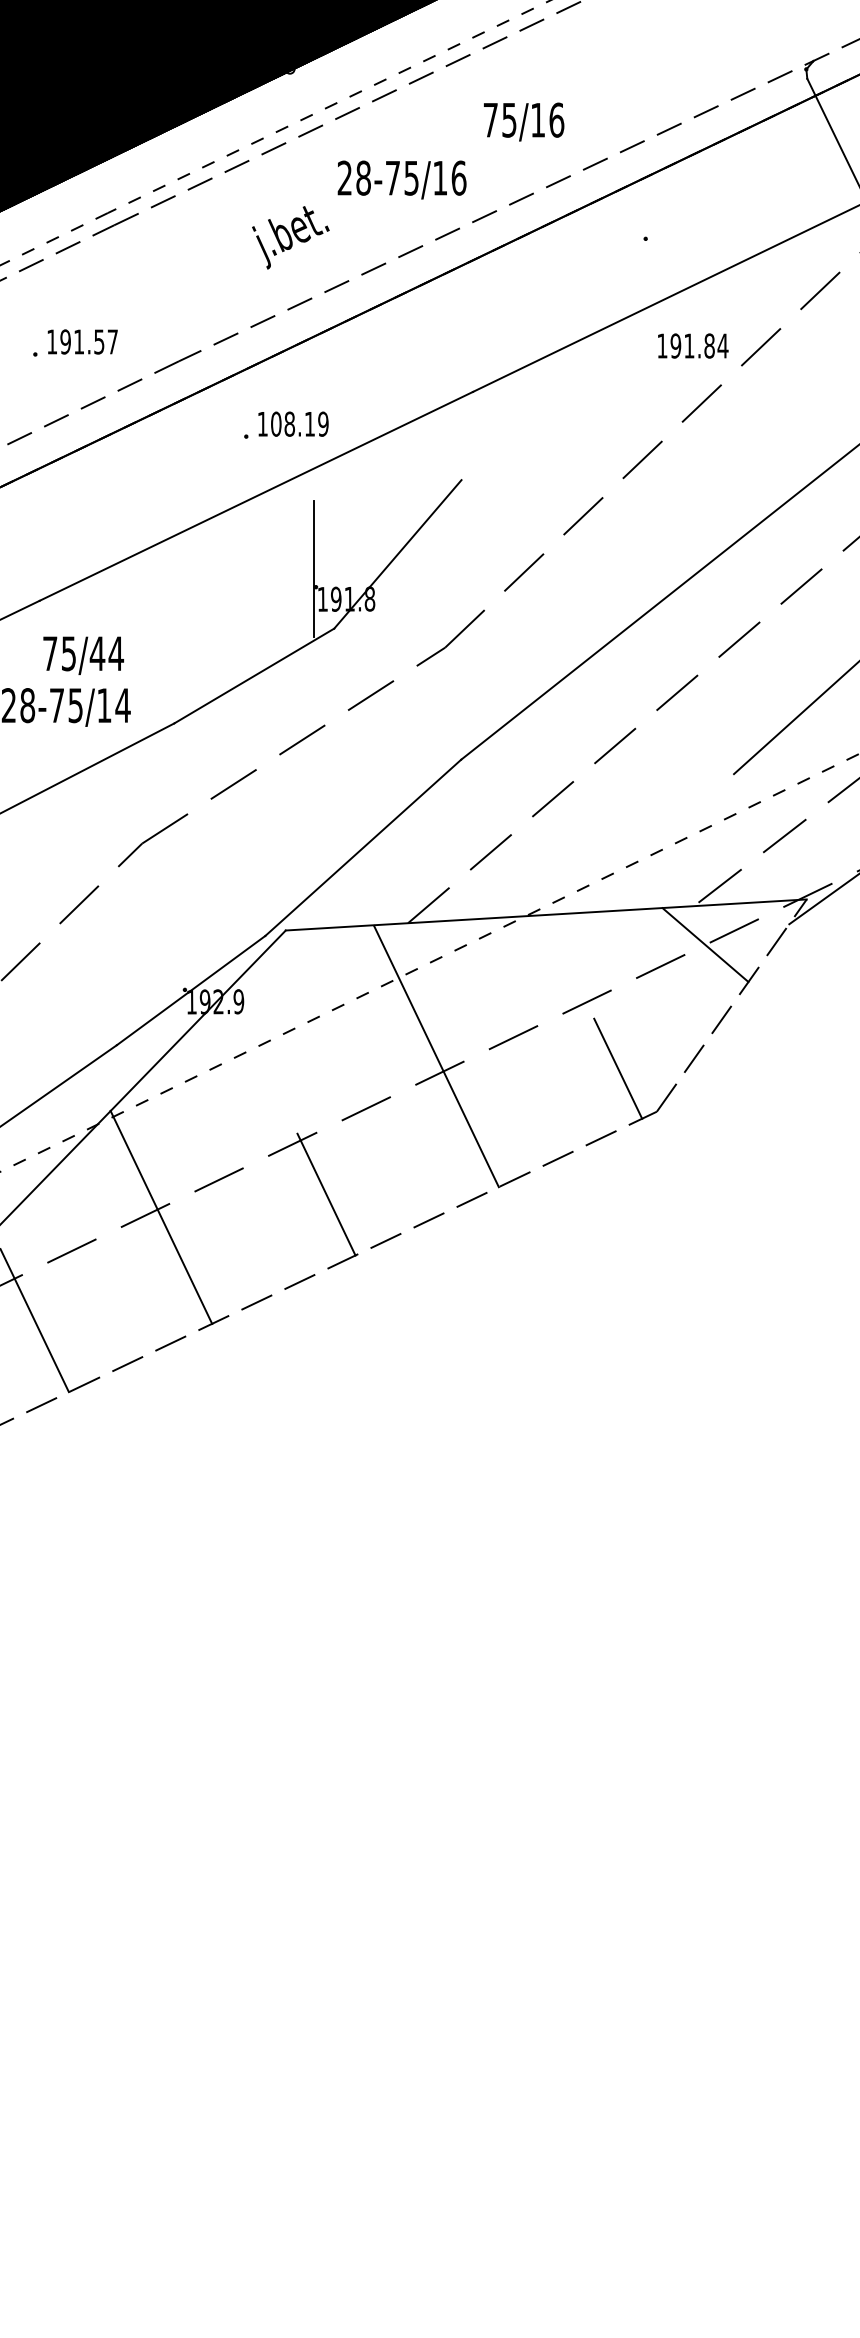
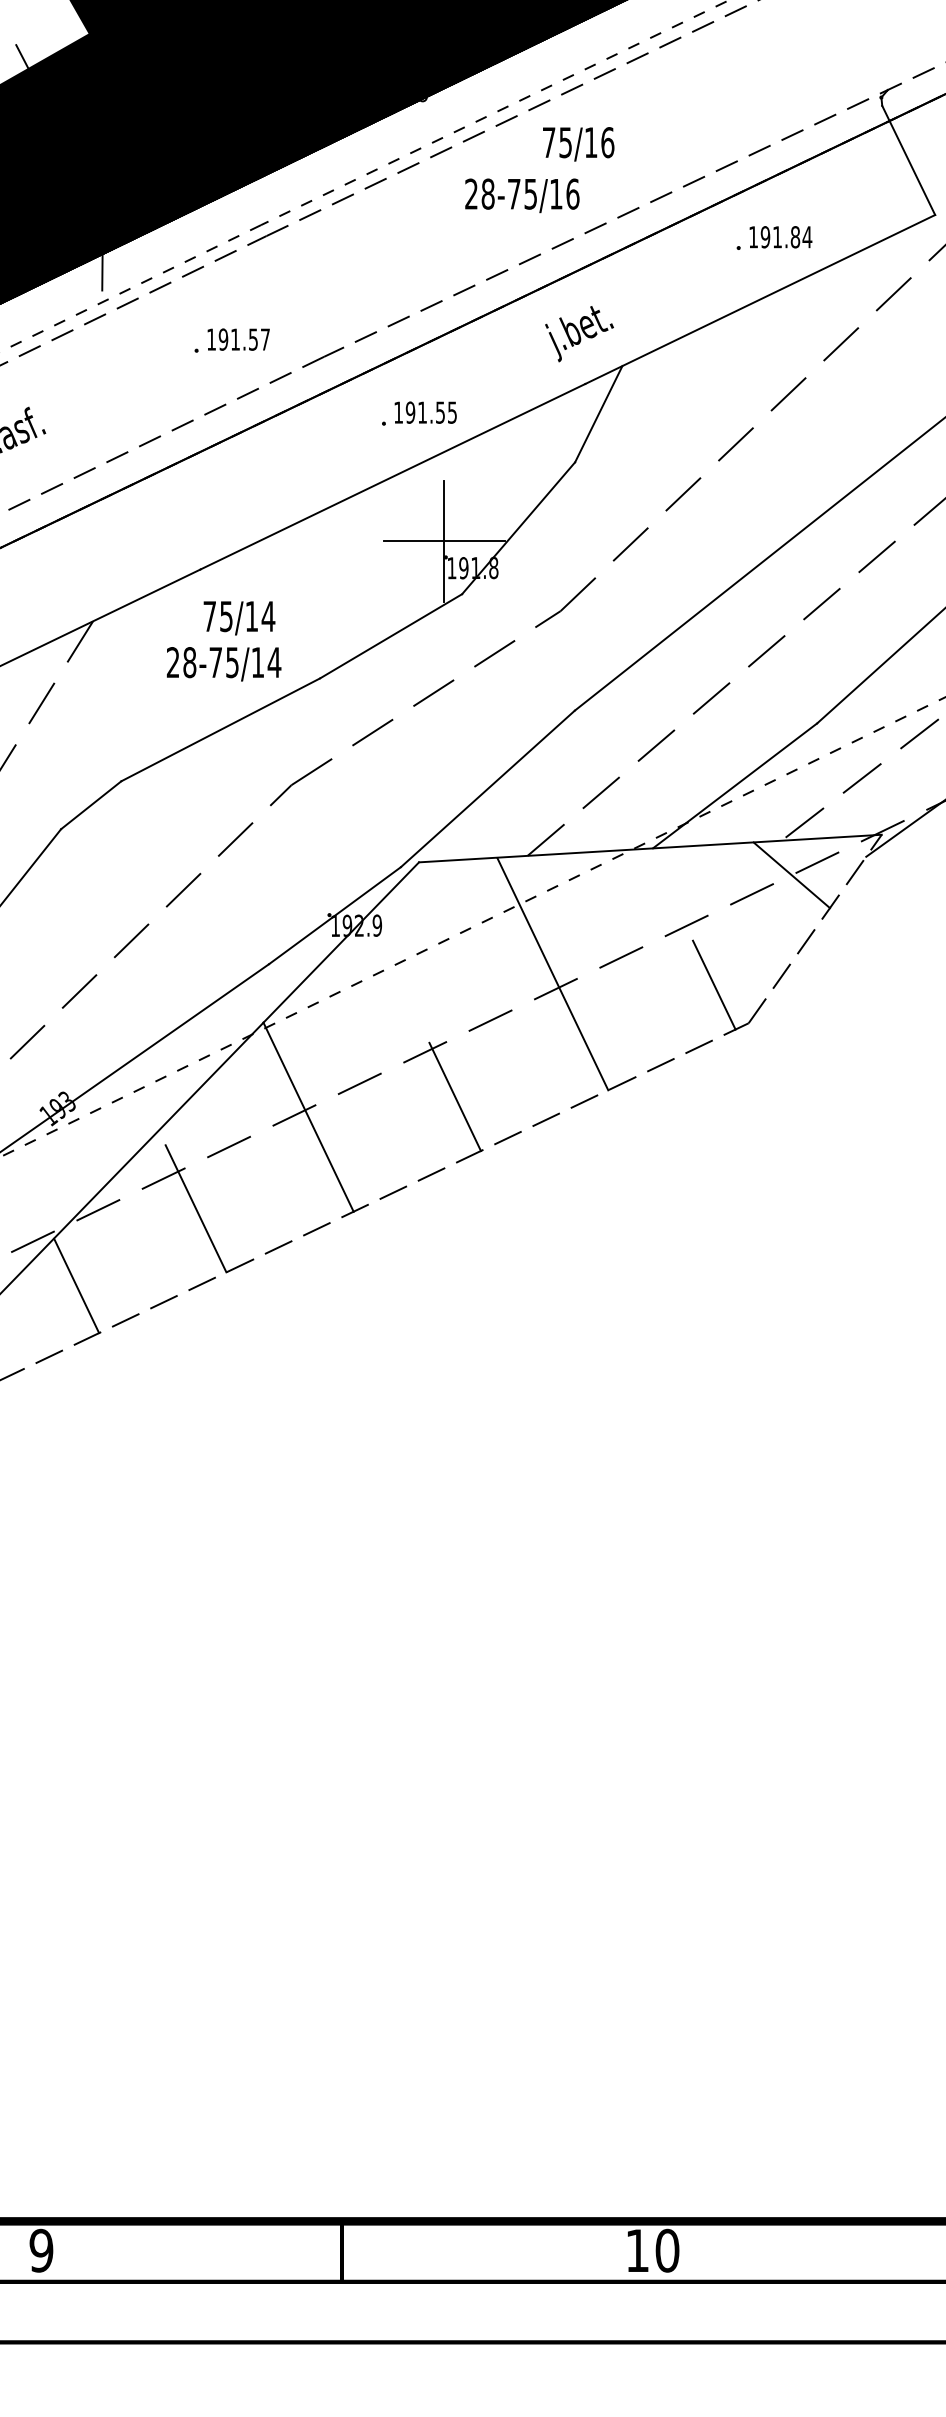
text: (523, 122) -> (578, 144), moved
text: (290, 238) -> (579, 334), moved
text: (692, 346) -> (780, 237), moved
text: (299, 424) -> (431, 412), 108.19 -> 191.55
line: (487, 426) -> (598, 414), added
line: (313, 569) -> (443, 541), added
text: (97, 653) -> (251, 616), 75/44 -> 75/14
line: (642, 843) -> (735, 785), added

